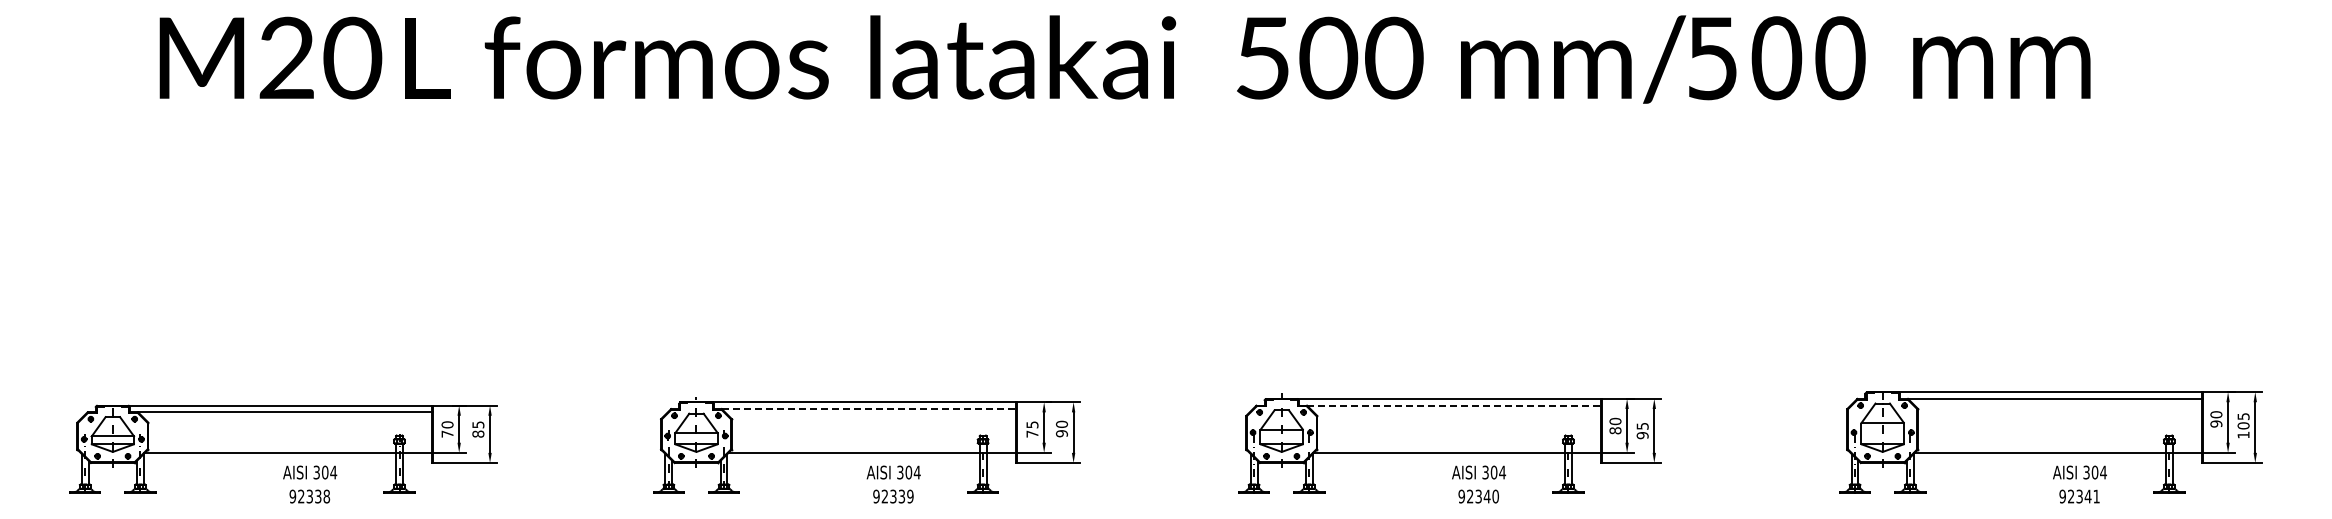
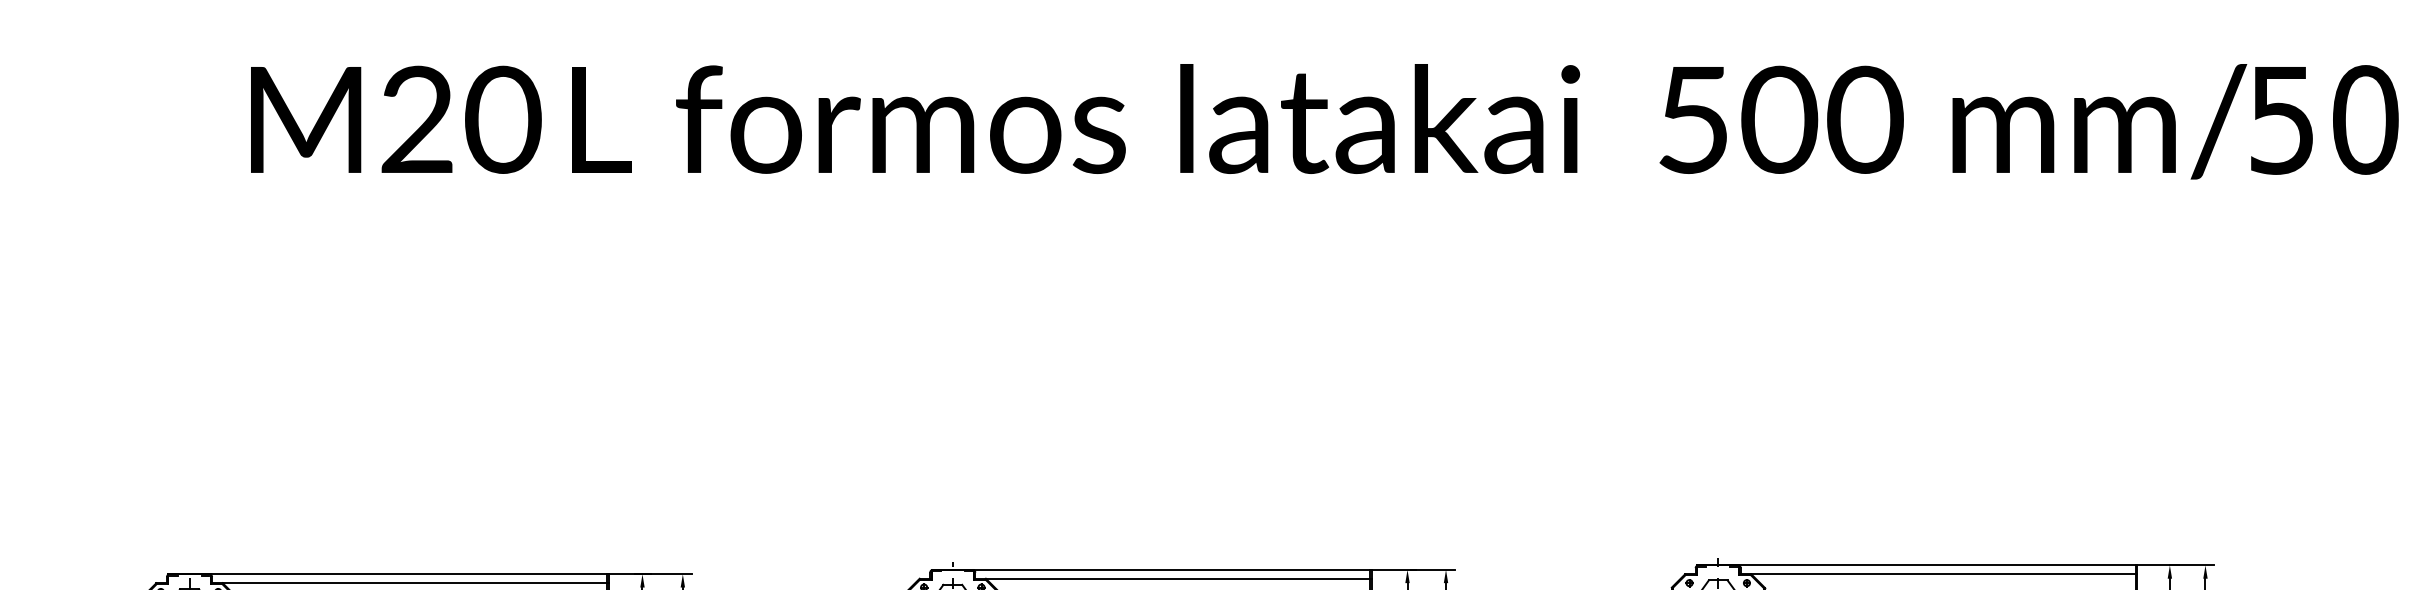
line: (1454, 405) -> (1944, 574), dashed -> solid
line: (869, 409) -> (1179, 579), dashed -> solid

